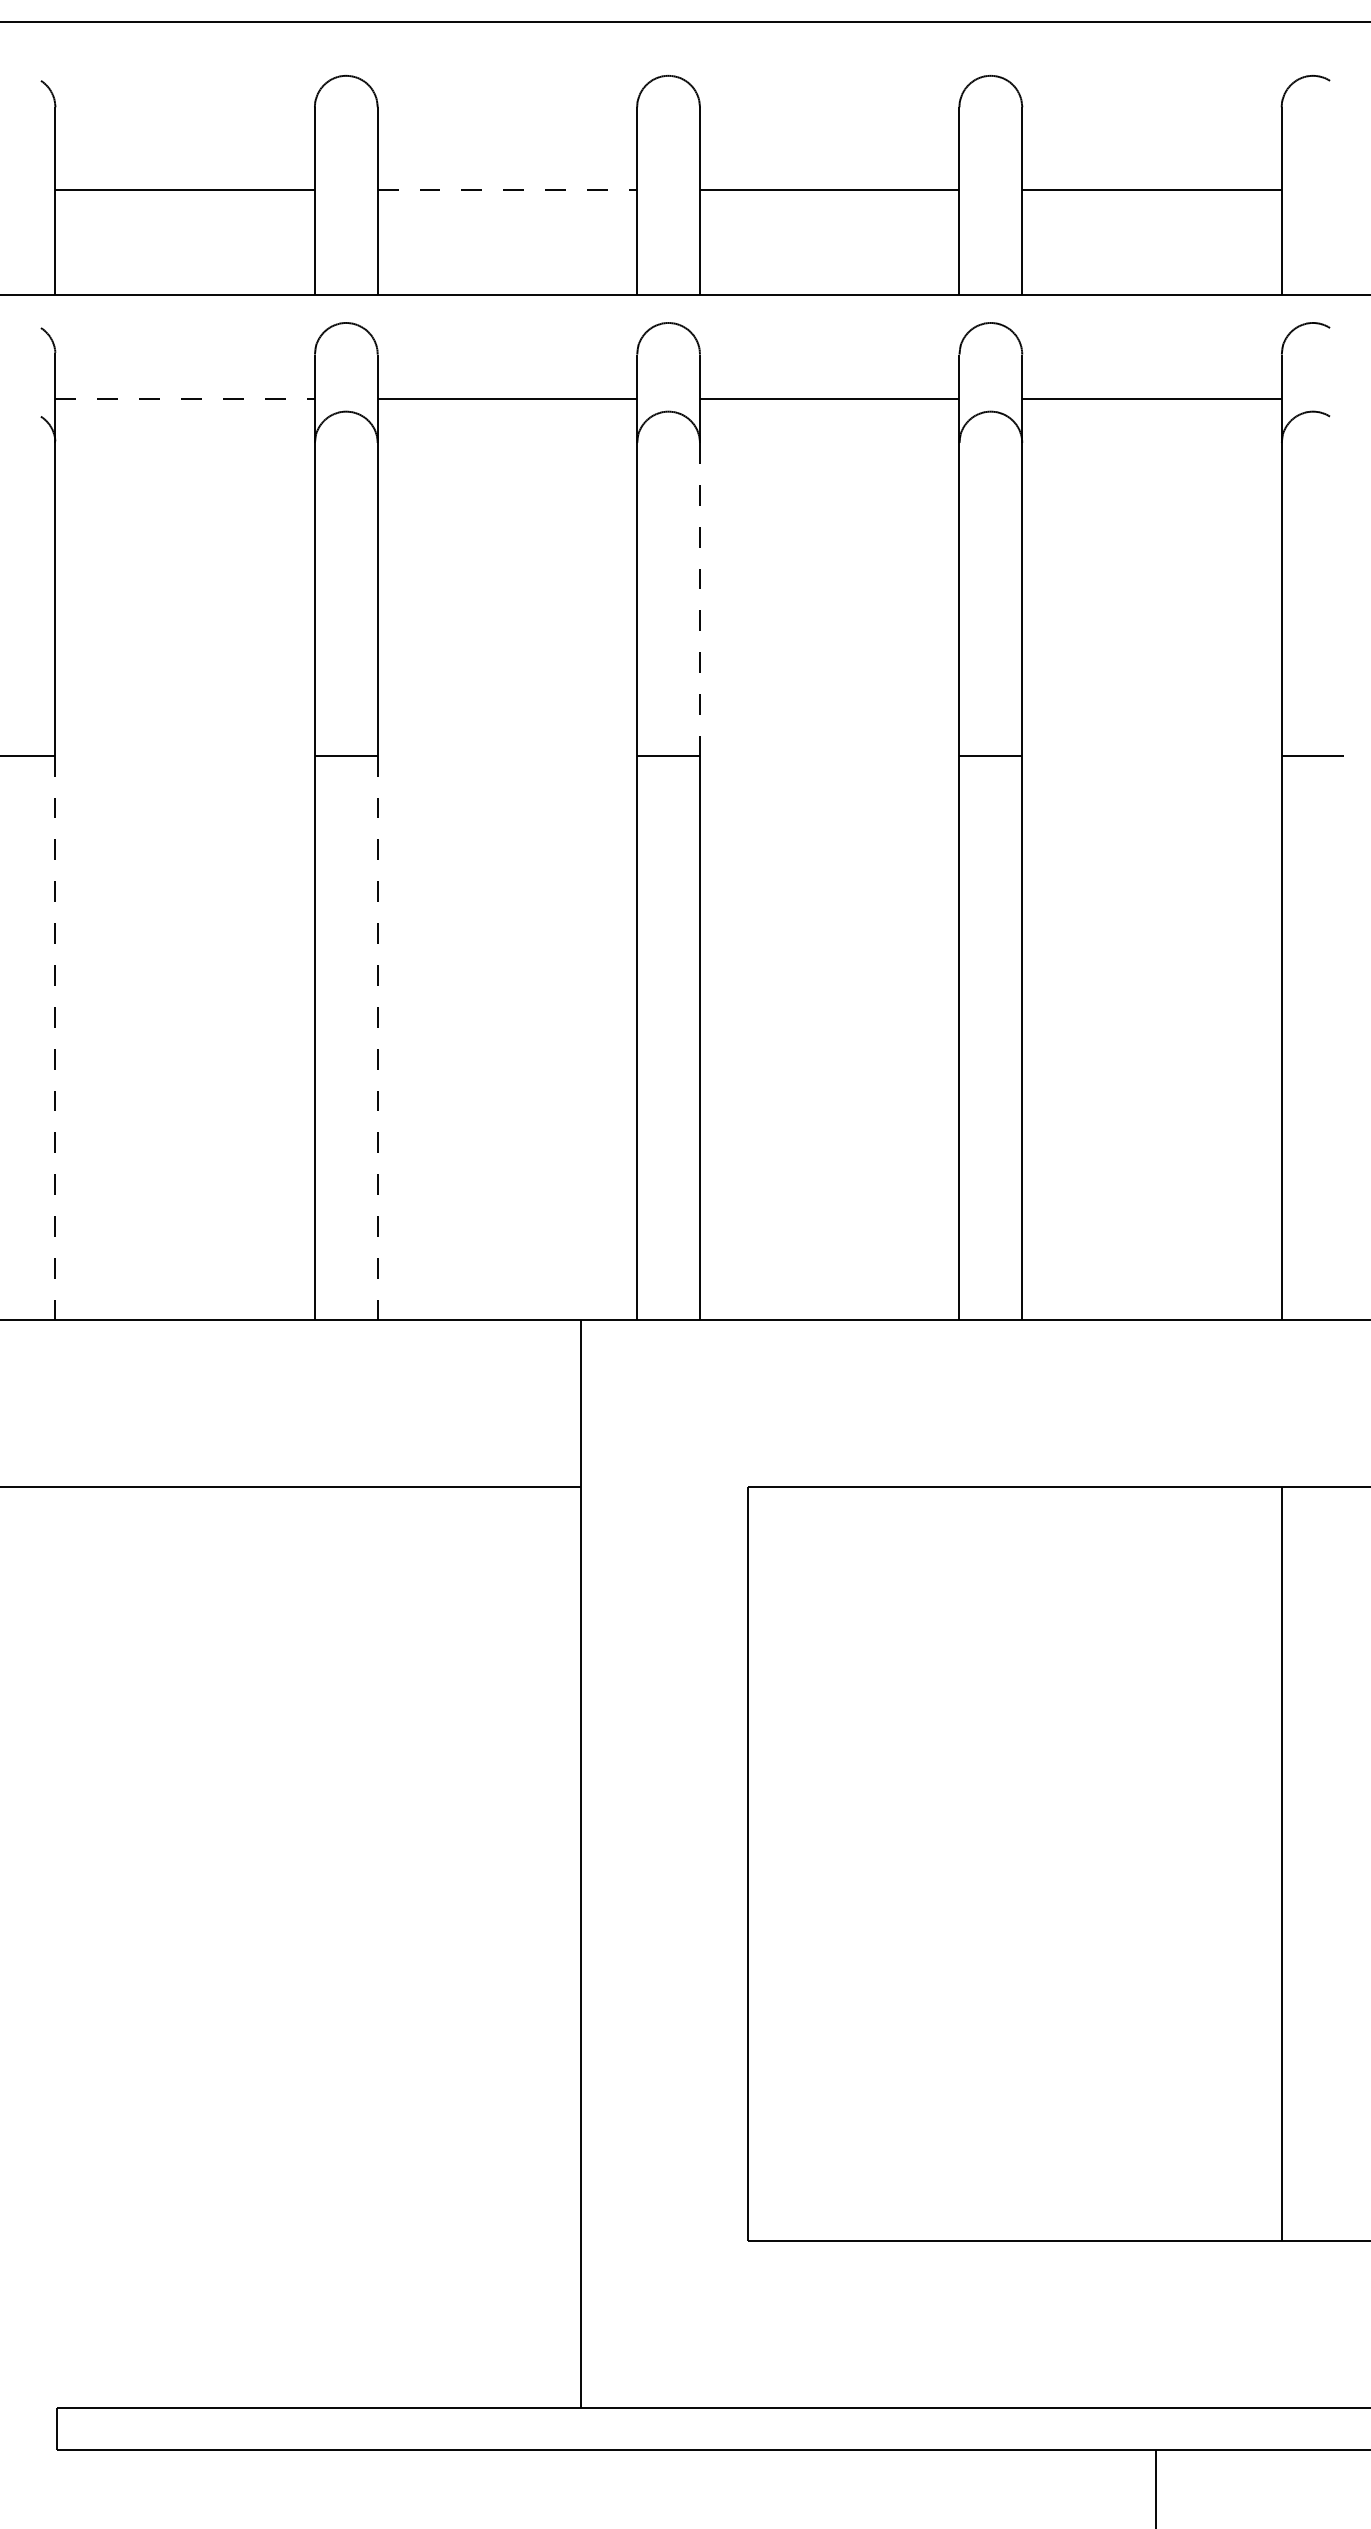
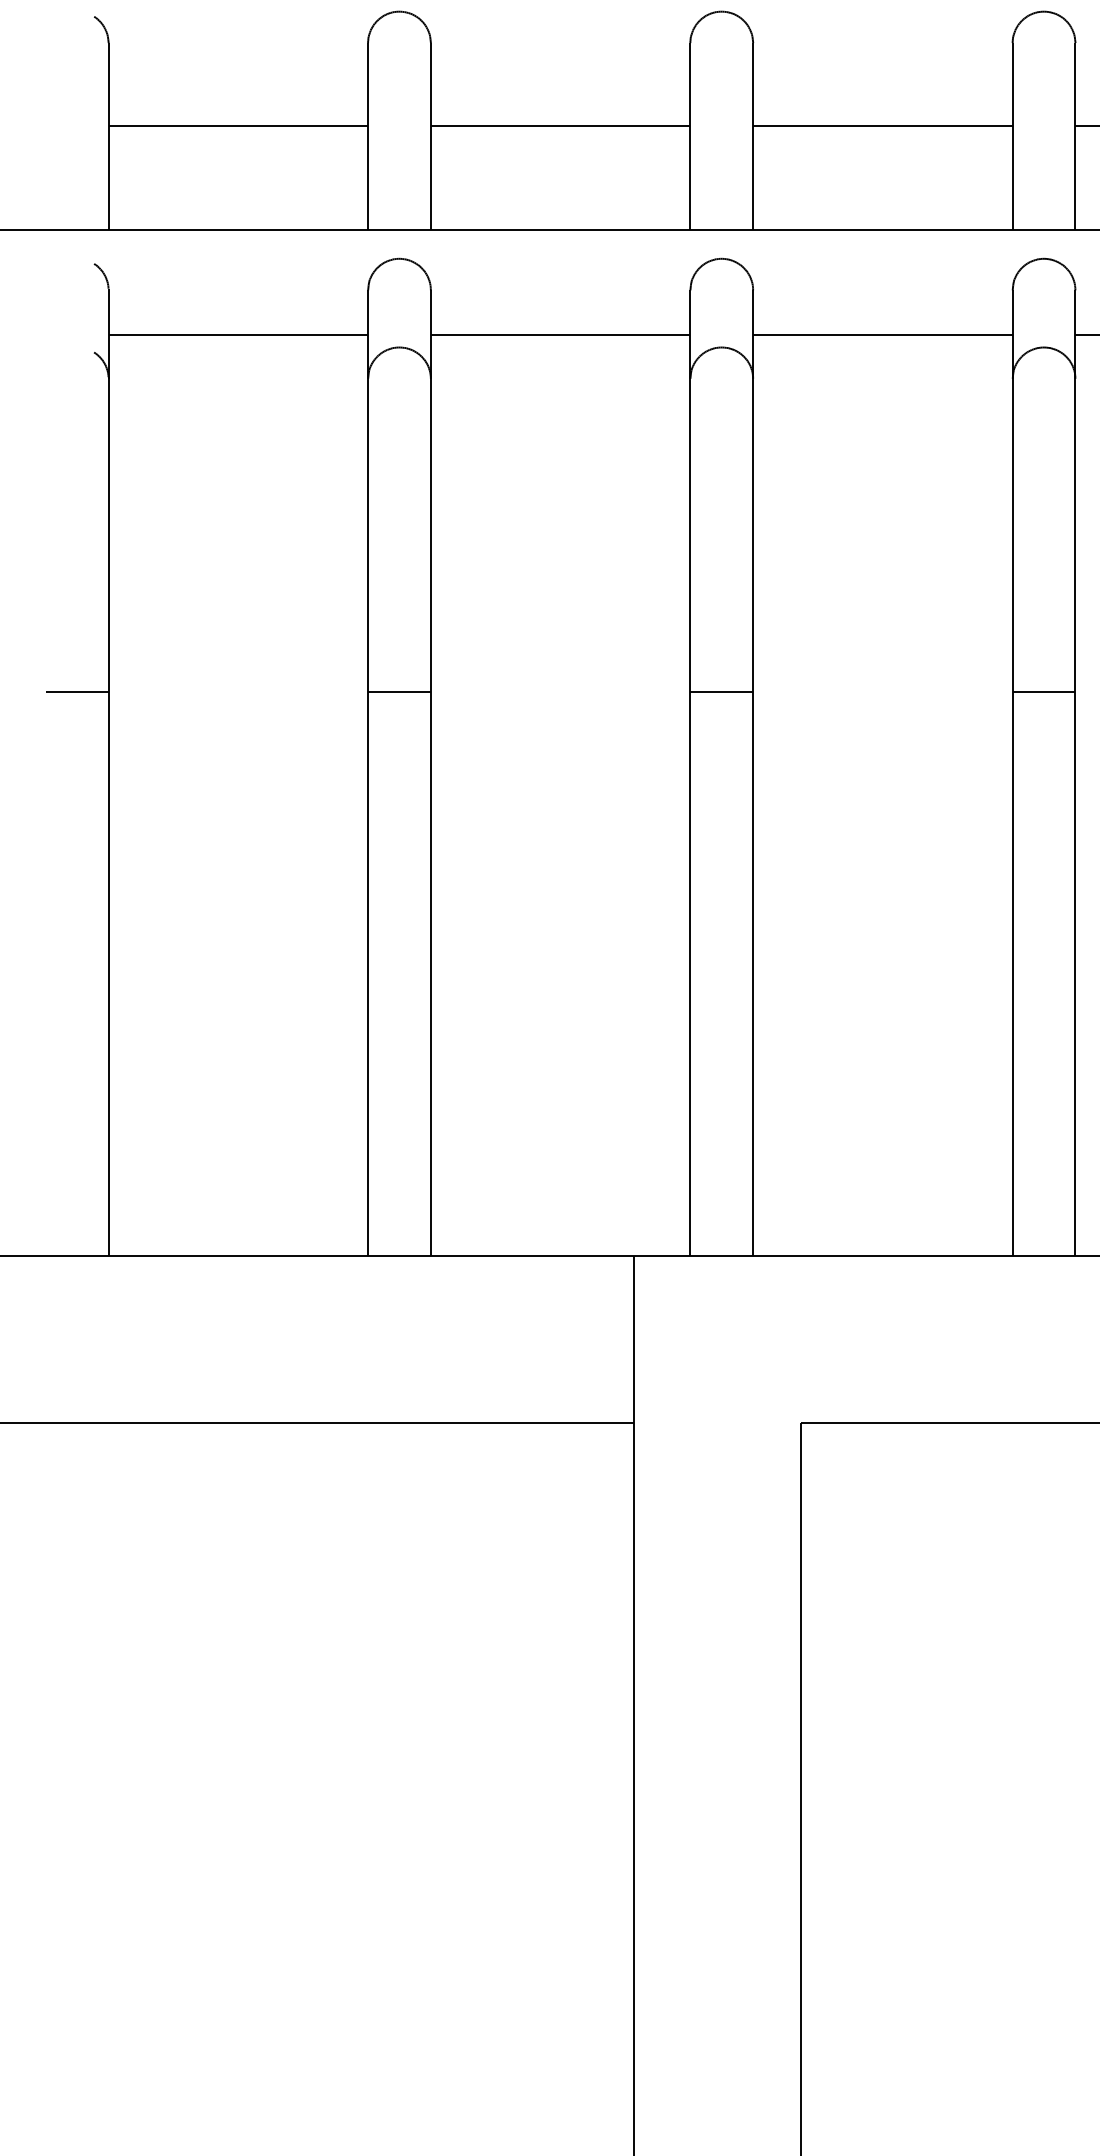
line: (507, 189) -> (560, 125), dashed -> solid
line: (185, 399) -> (238, 335), dashed -> solid
line: (699, 599) -> (752, 535), dashed -> solid
line: (55, 1038) -> (108, 974), dashed -> solid
line: (377, 1038) -> (430, 974), dashed -> solid

